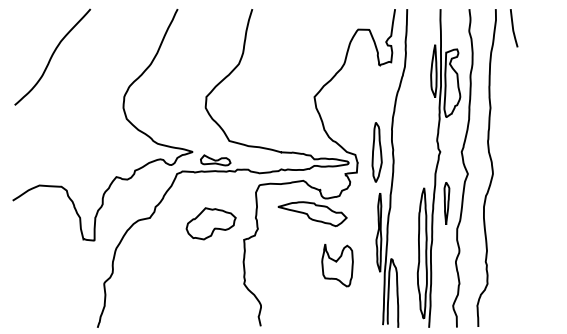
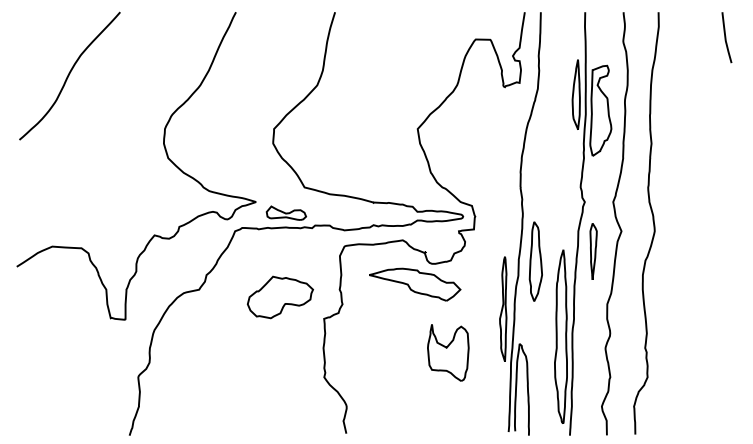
curve: (513, 28) -> (726, 37), moved
part: (376, 152) -> (535, 261), moved
part: (446, 203) -> (593, 251), moved

